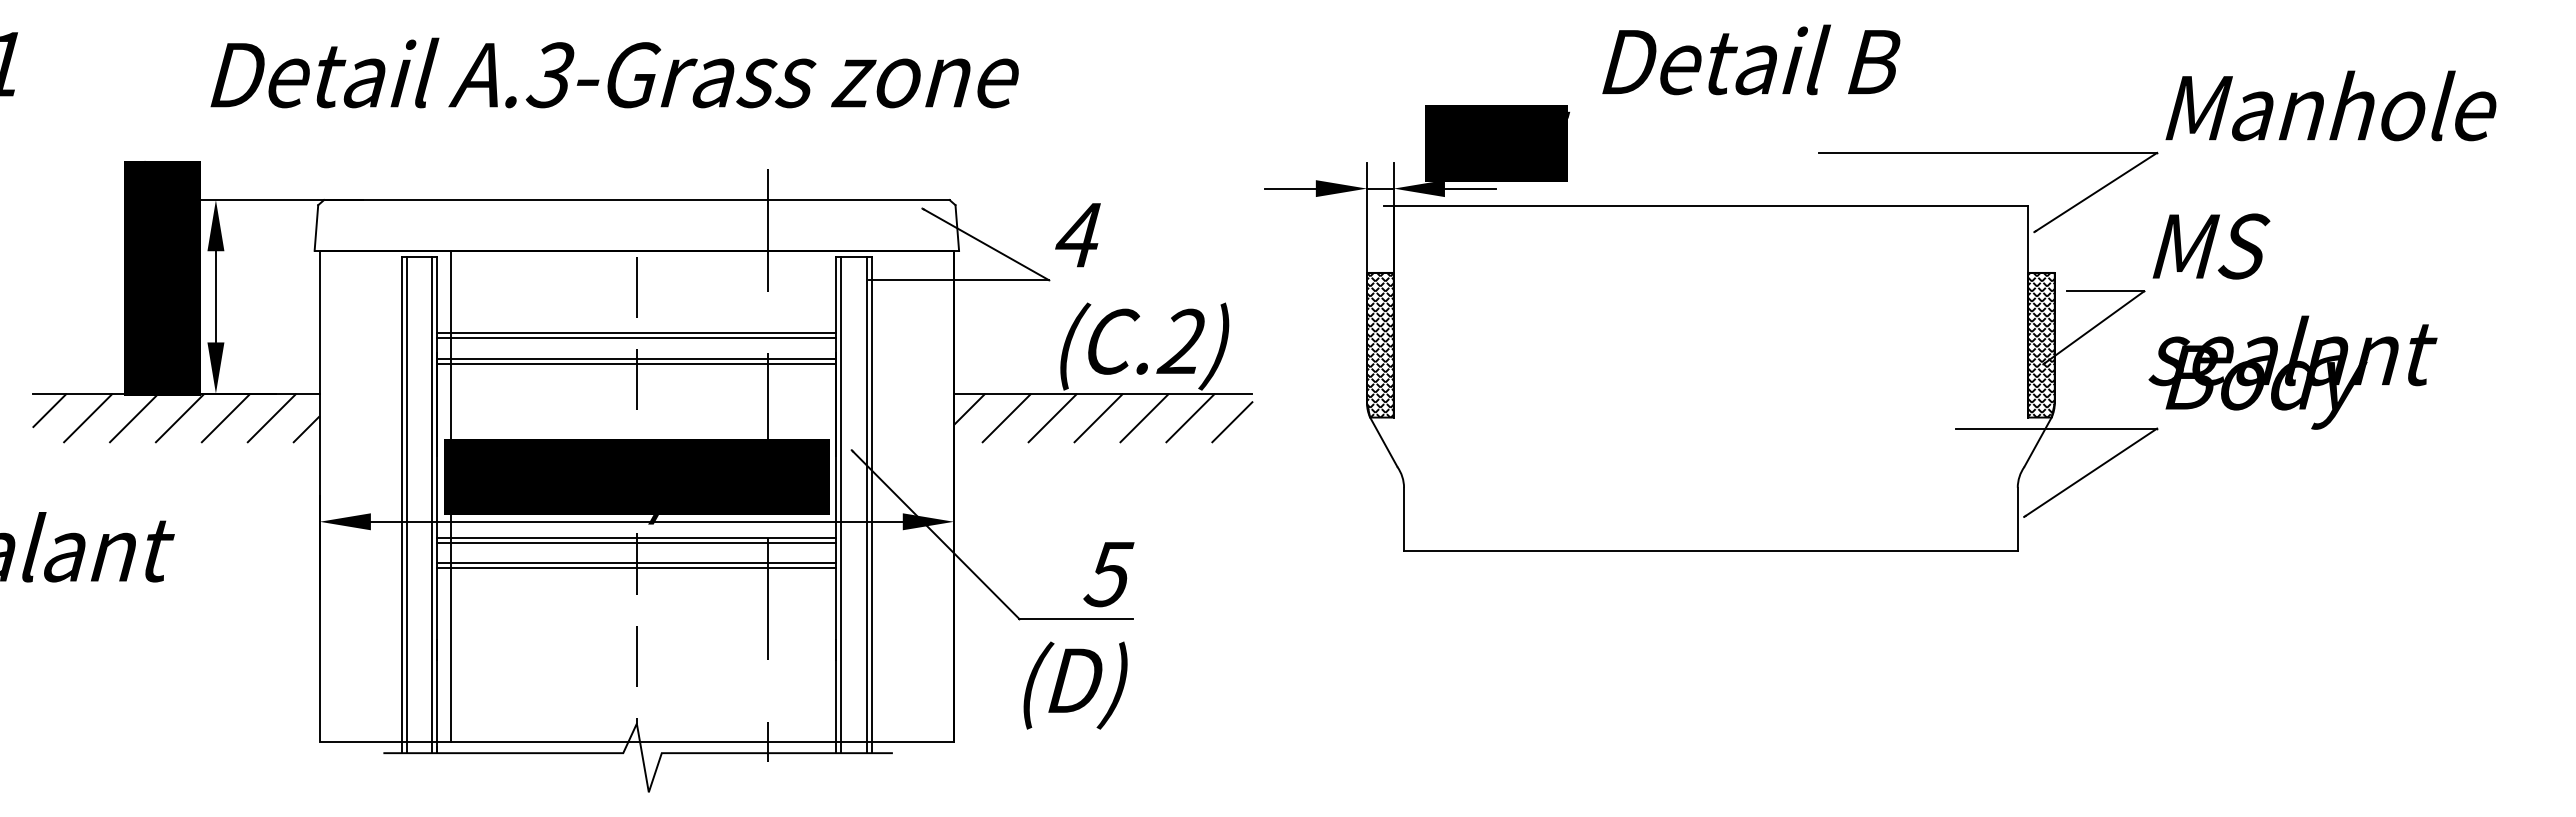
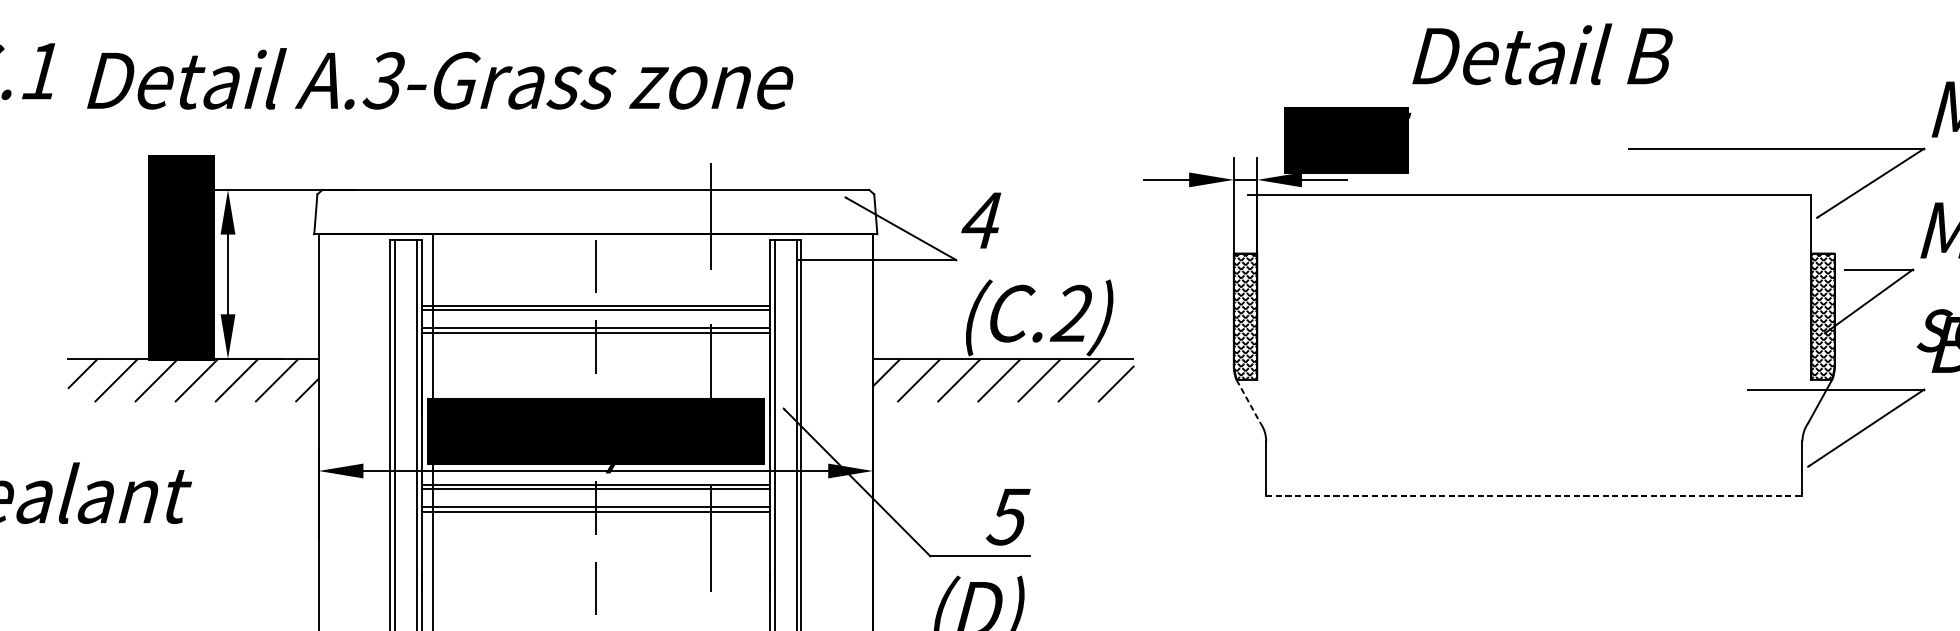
text: (1751, 59) -> (1542, 53), moved
text: (614, 72) -> (439, 78), moved
line: (1384, 442) -> (1249, 401), solid -> dashed
line: (1710, 550) -> (1533, 496), solid -> dashed

